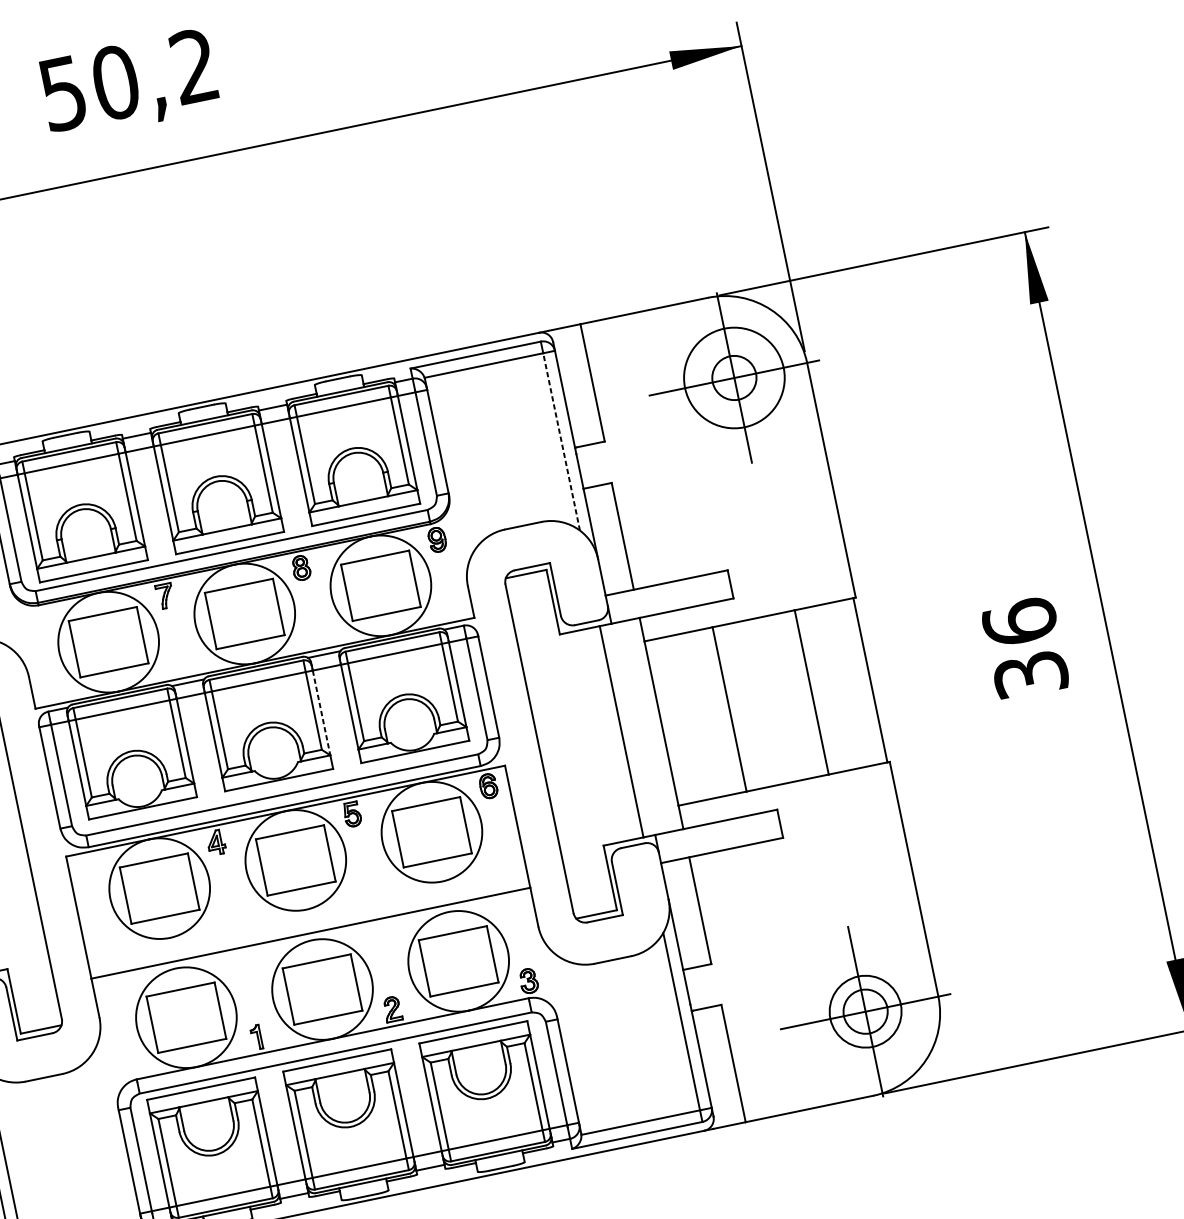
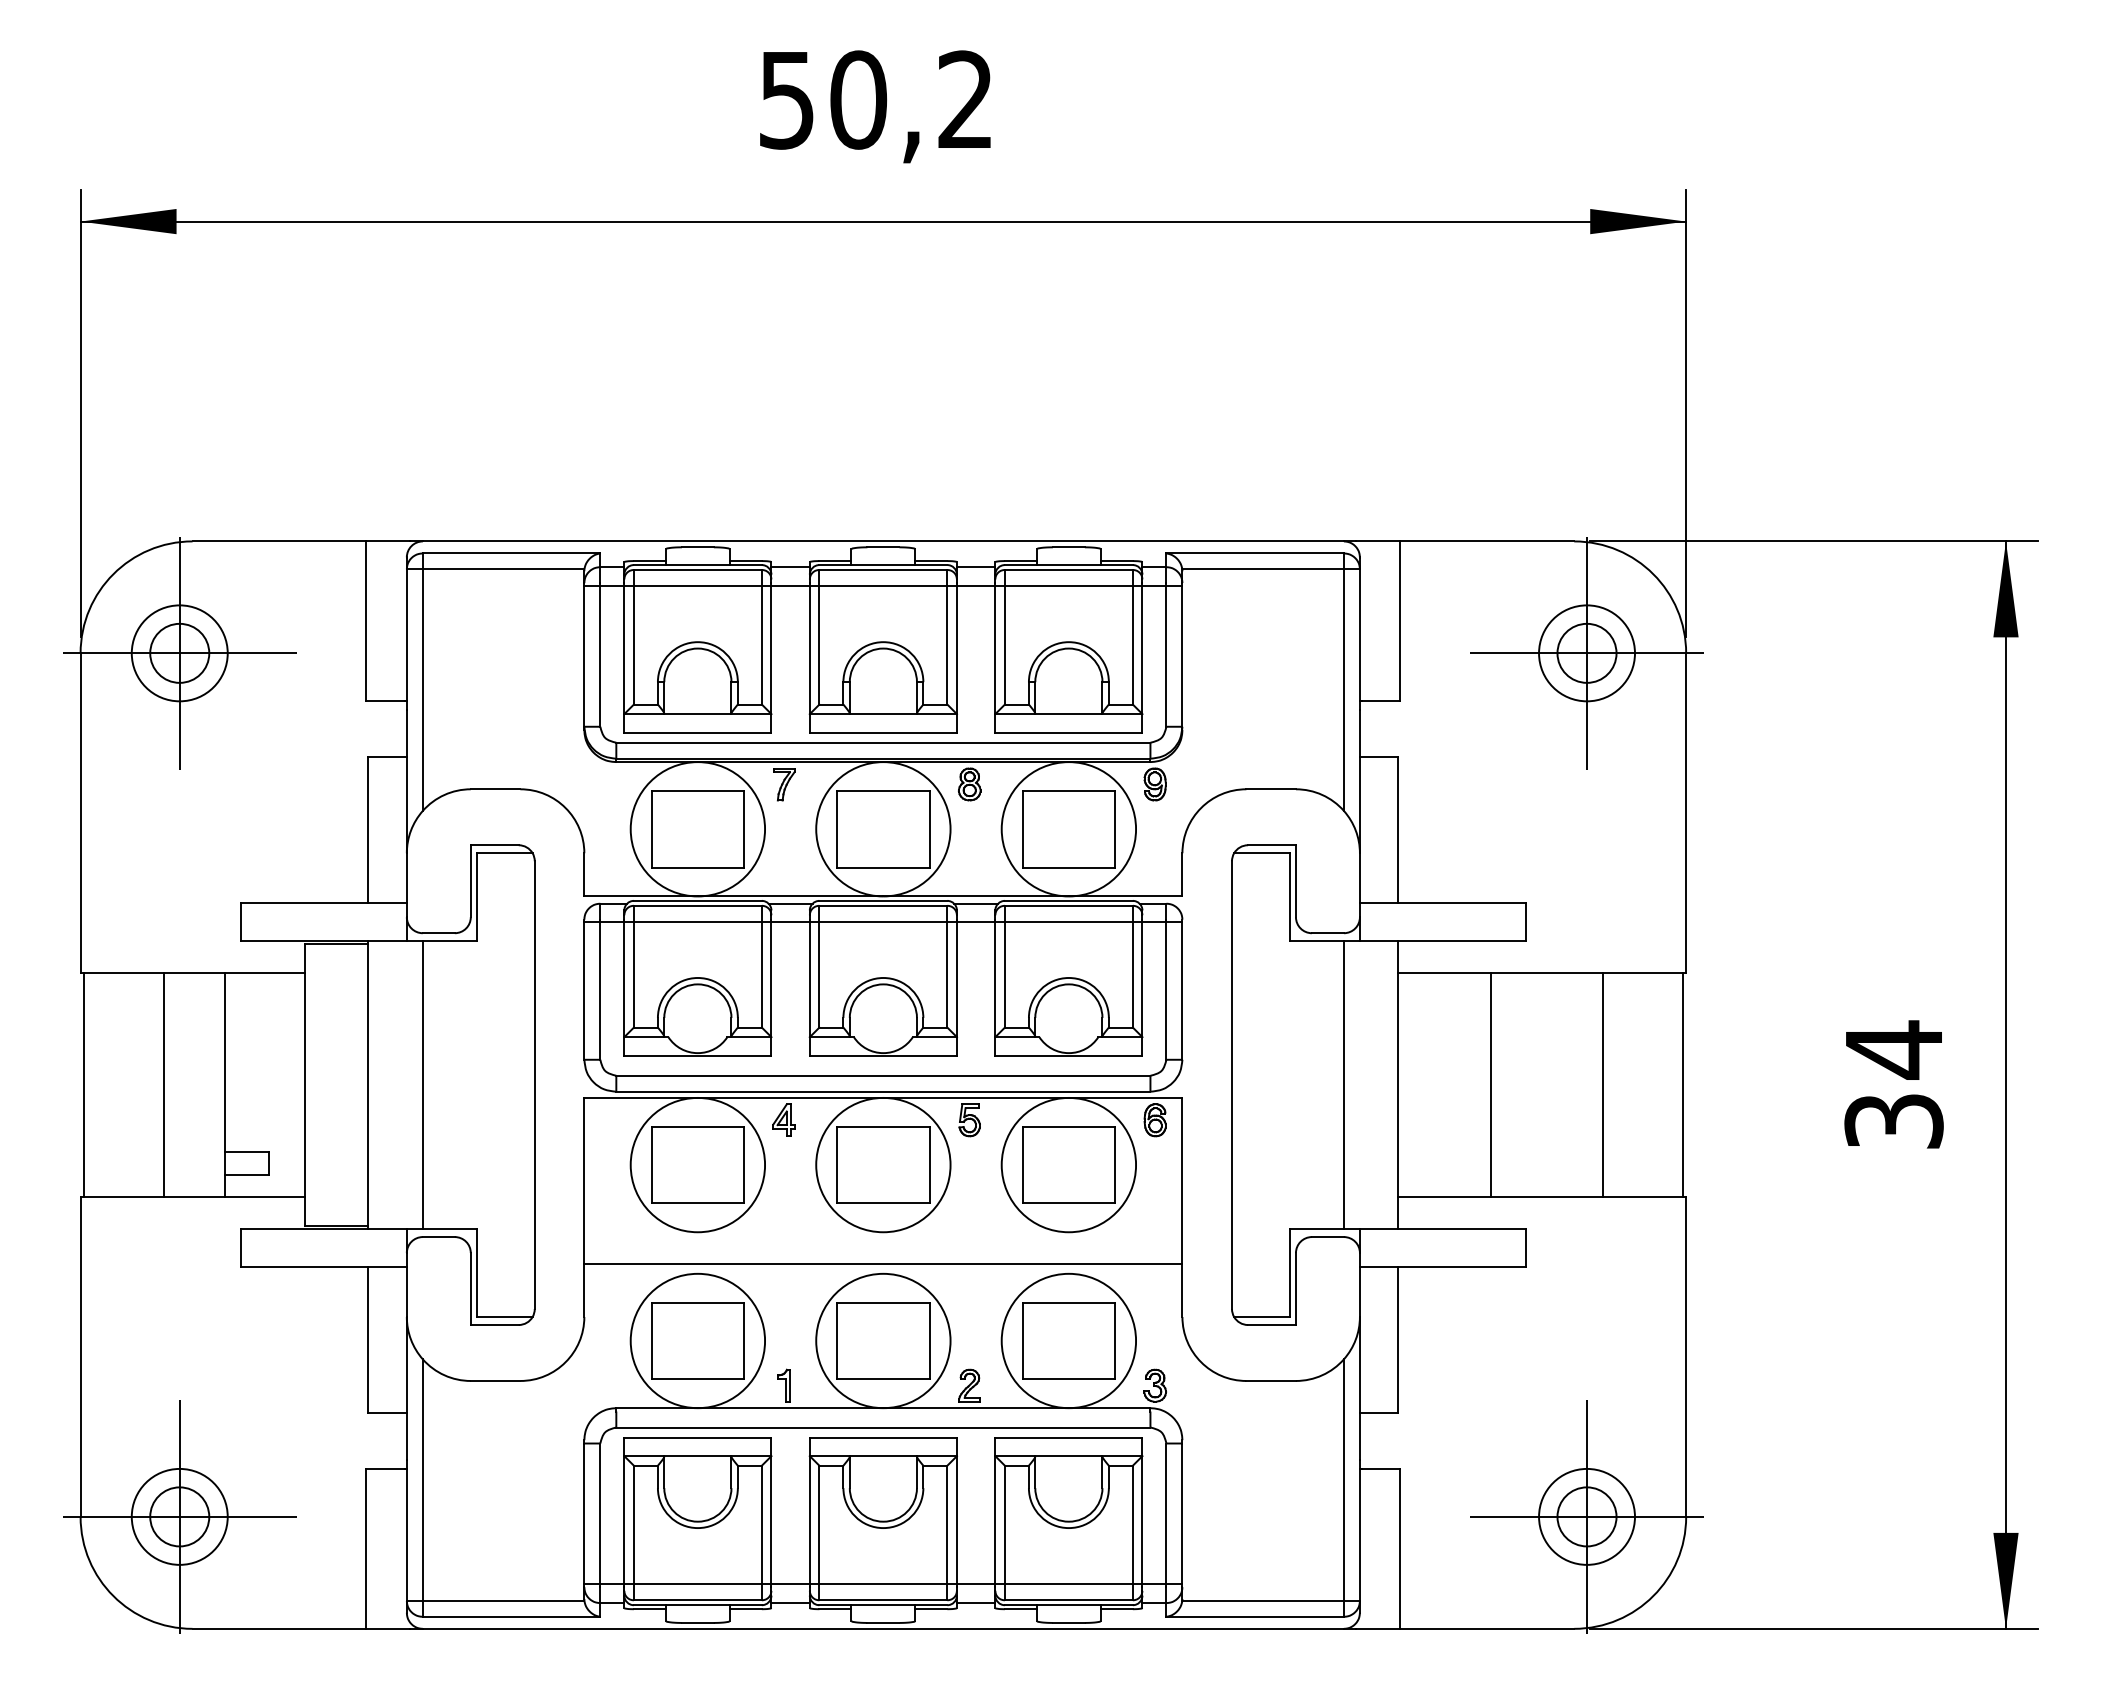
circle: (734, 378) -> (1586, 653), size x0.71
line: (561, 442) -> (1343, 690), dashed -> solid
text: (1019, 622) -> (1893, 1049), 36 -> 34
line: (321, 713) -> (956, 979), dashed -> solid

